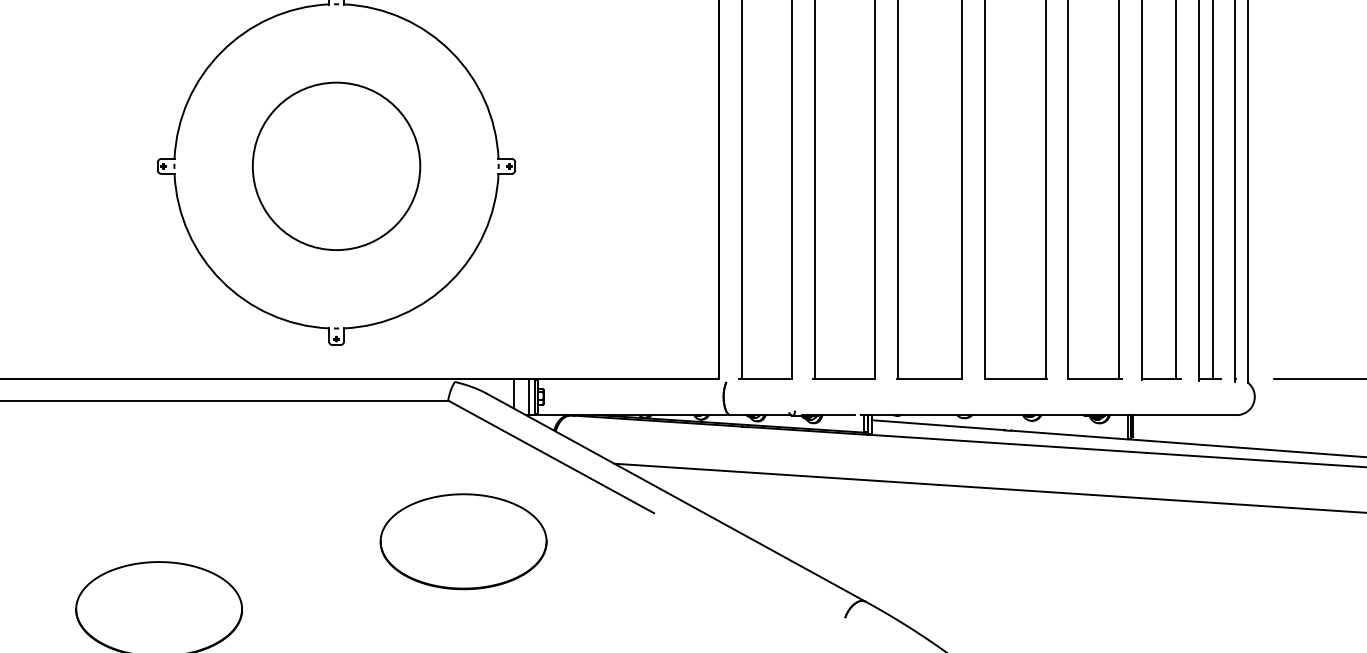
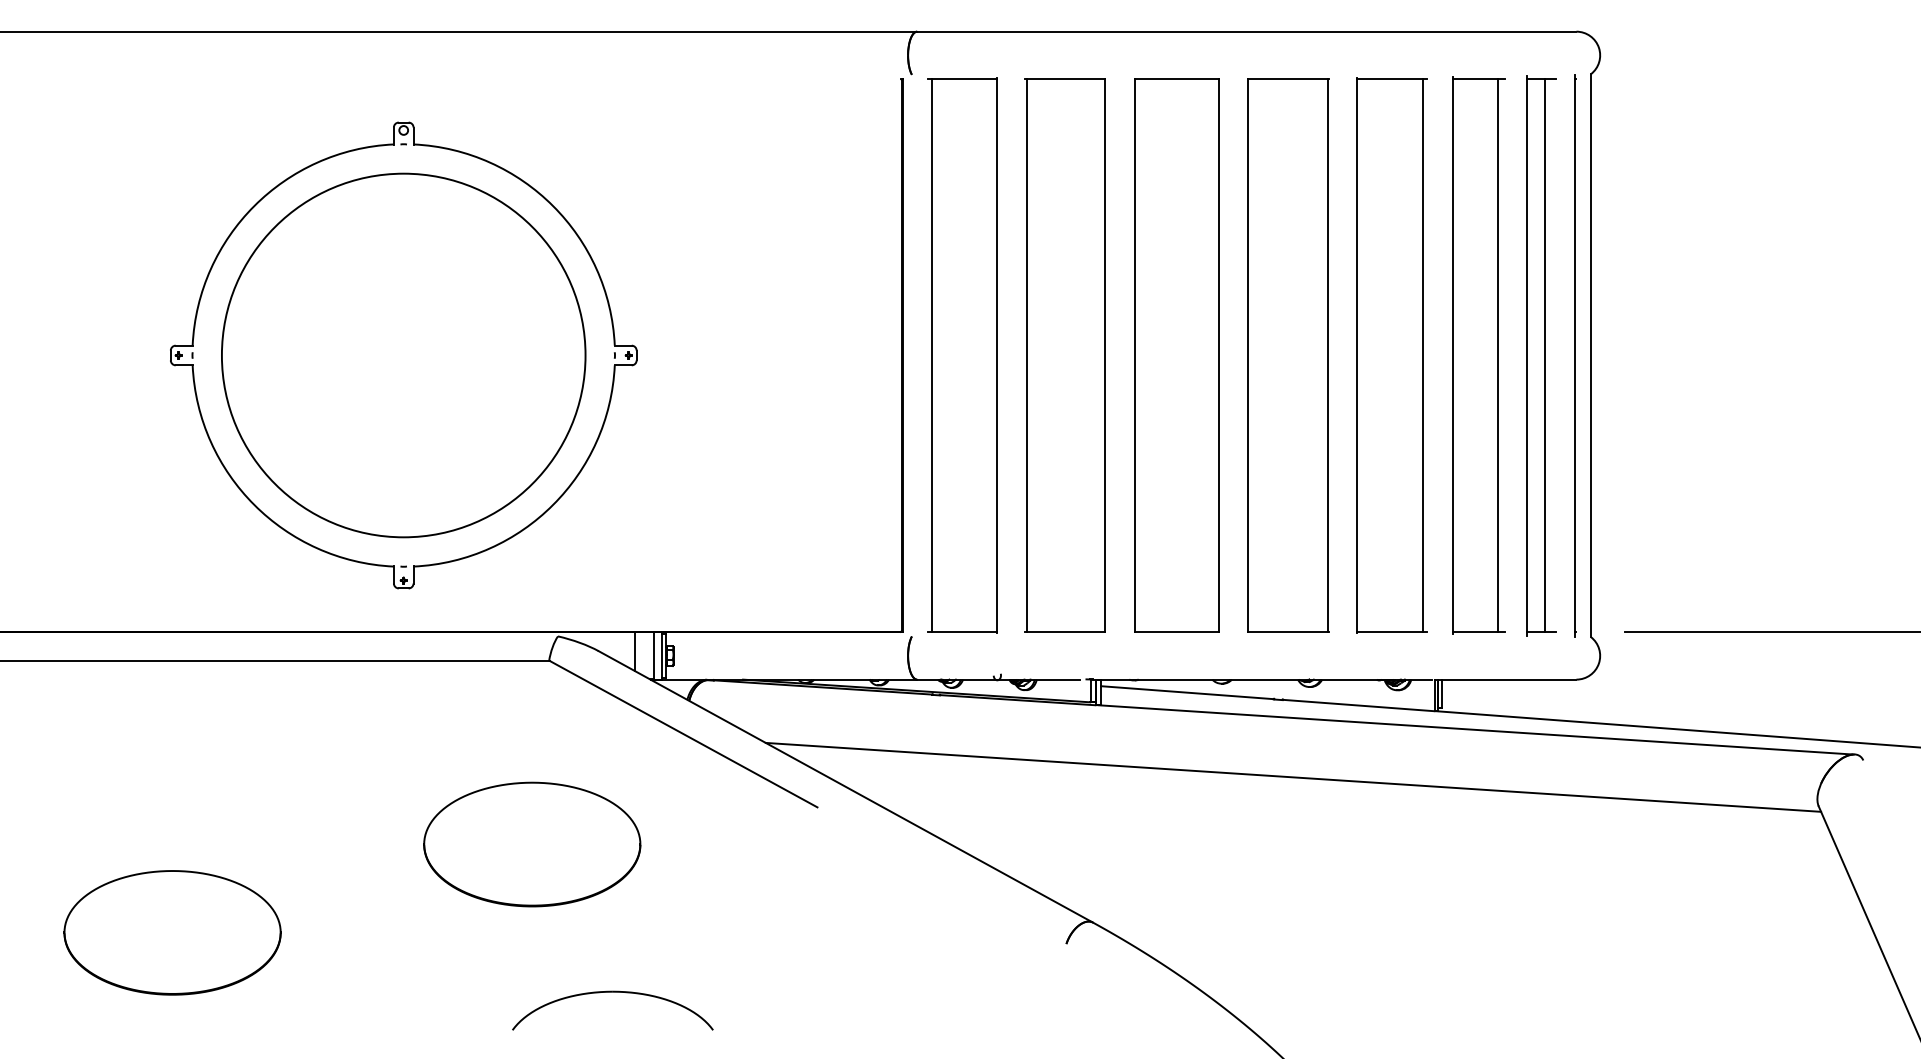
circle: (336, 166) -> (403, 355), size x1.67
part: (463, 541) -> (532, 844), moved

